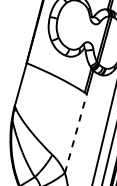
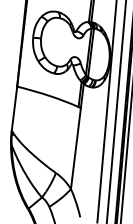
line: (75, 133) -> (75, 148), dashed -> solid

